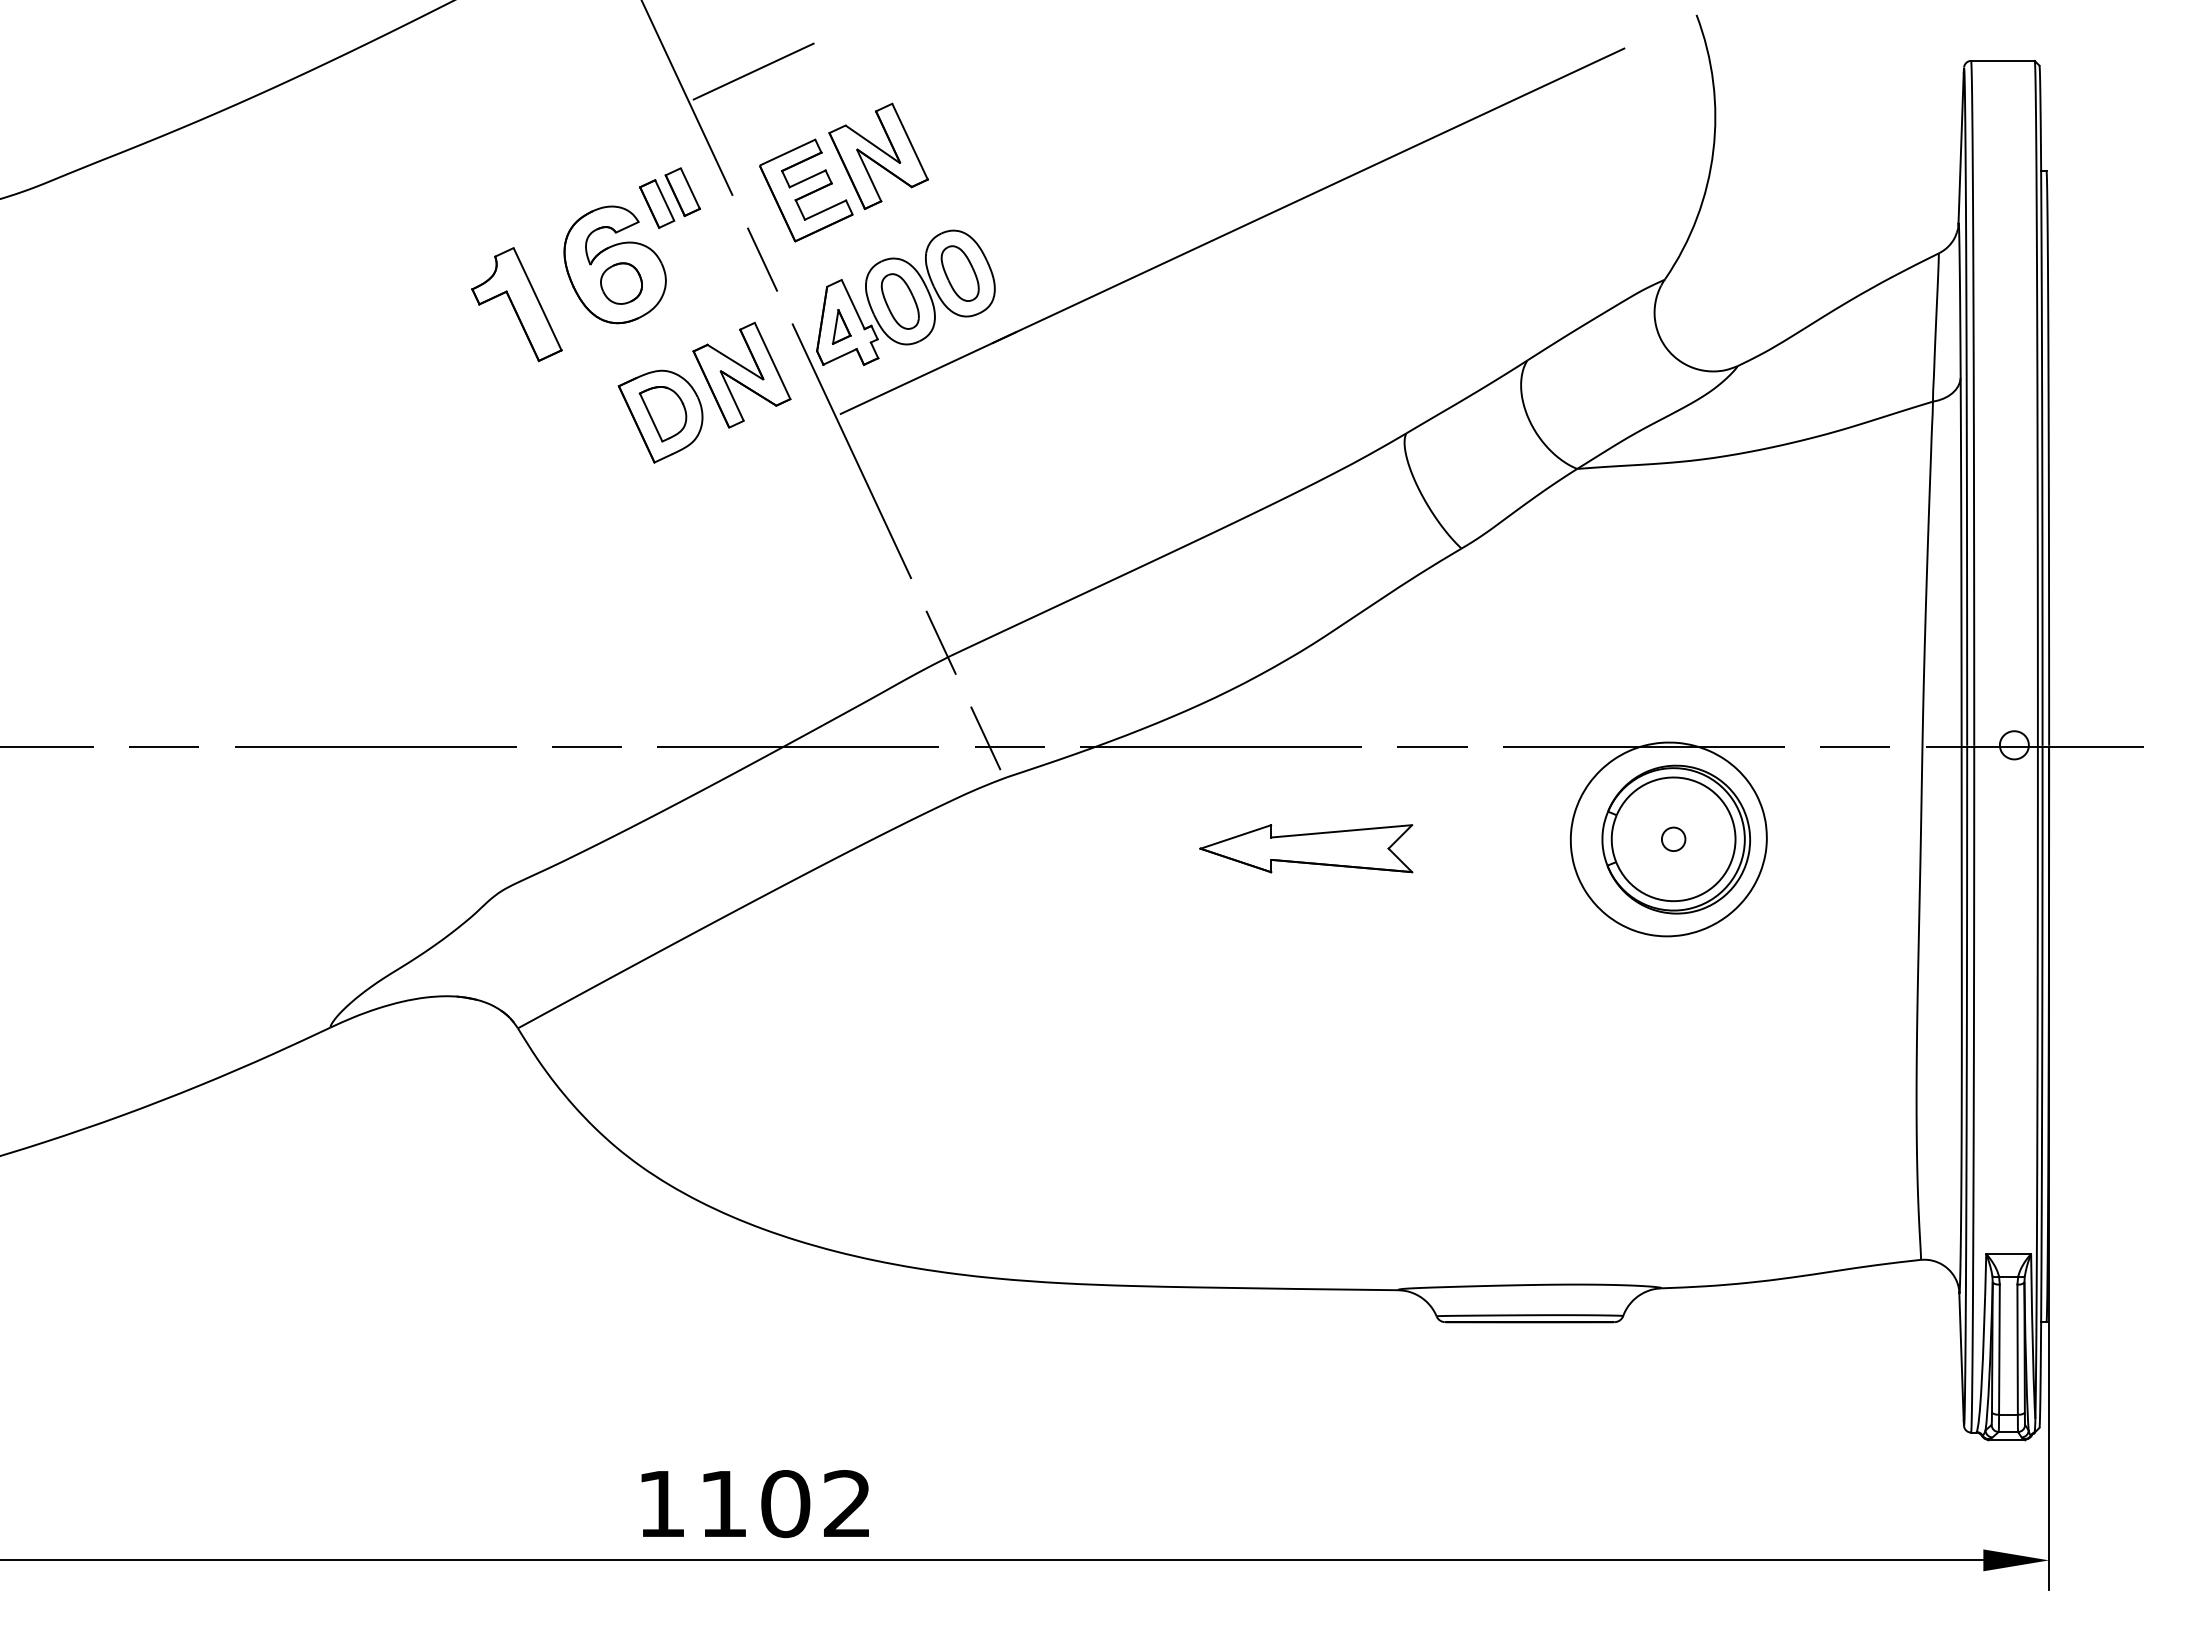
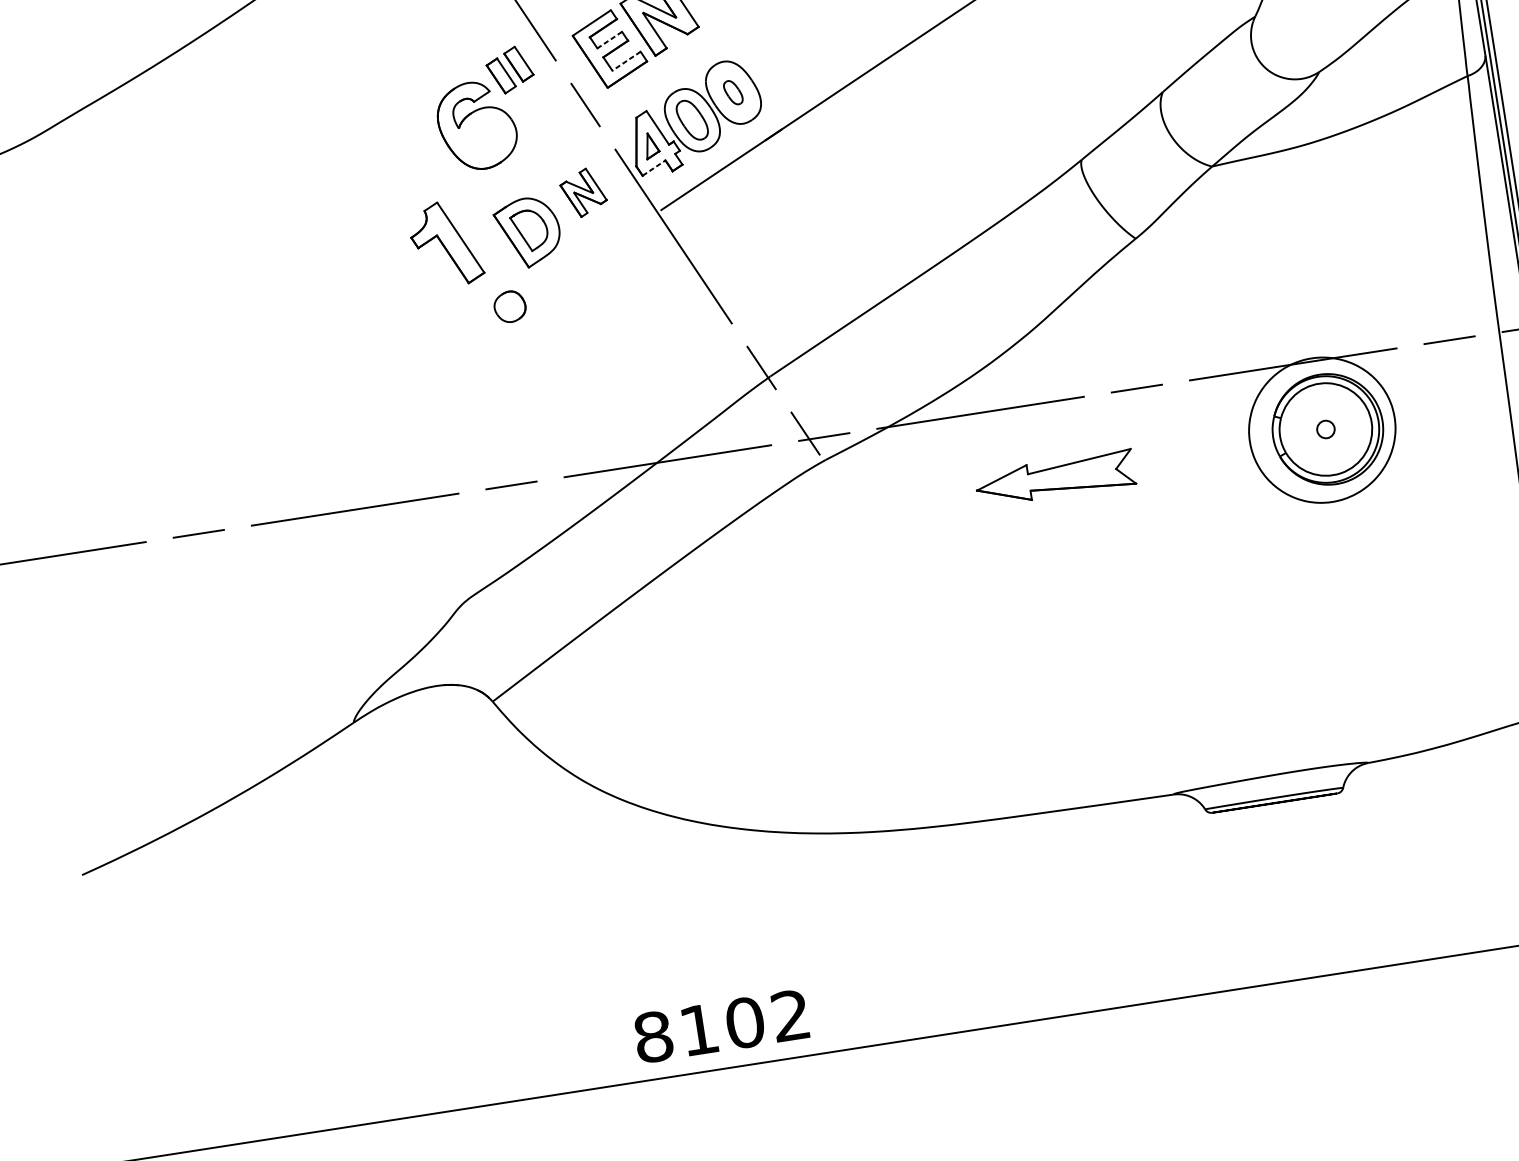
line: (807, 178) -> (609, 39), solid -> dashed
line: (825, 210) -> (626, 61), solid -> dashed
part: (959, 273) -> (732, 92), size x0.6
part: (621, 283) -> (509, 306), moved
part: (516, 304) -> (445, 243), moved
line: (840, 356) -> (654, 167), solid -> dashed
part: (741, 374) -> (583, 192), size x0.6
text: (661, 1504) -> (653, 1037), 1102 -> 8102

